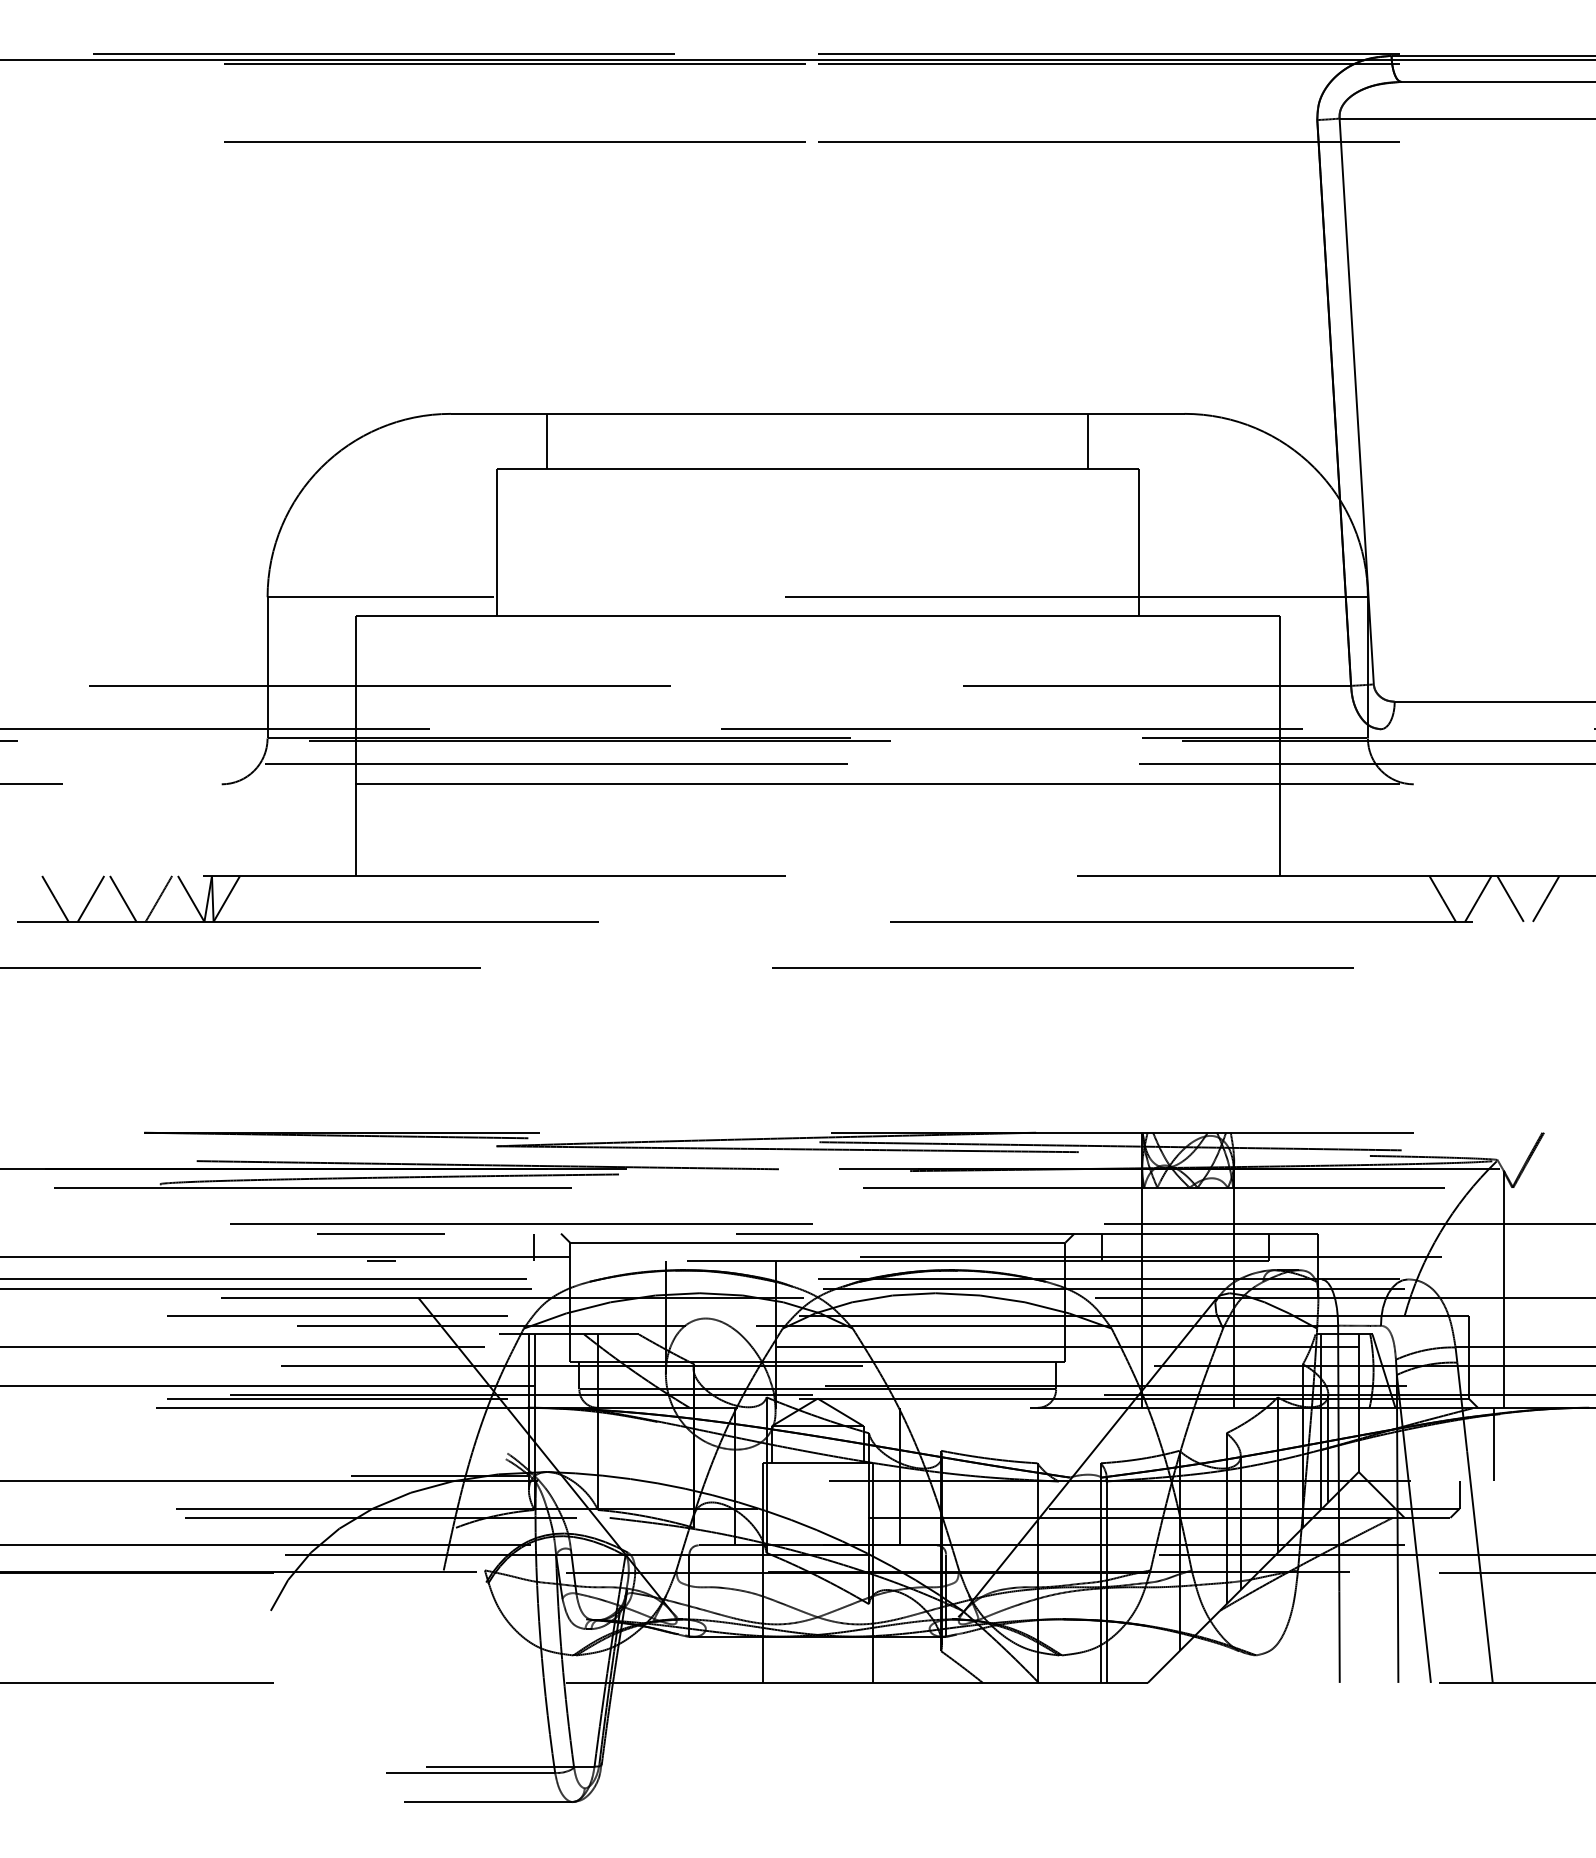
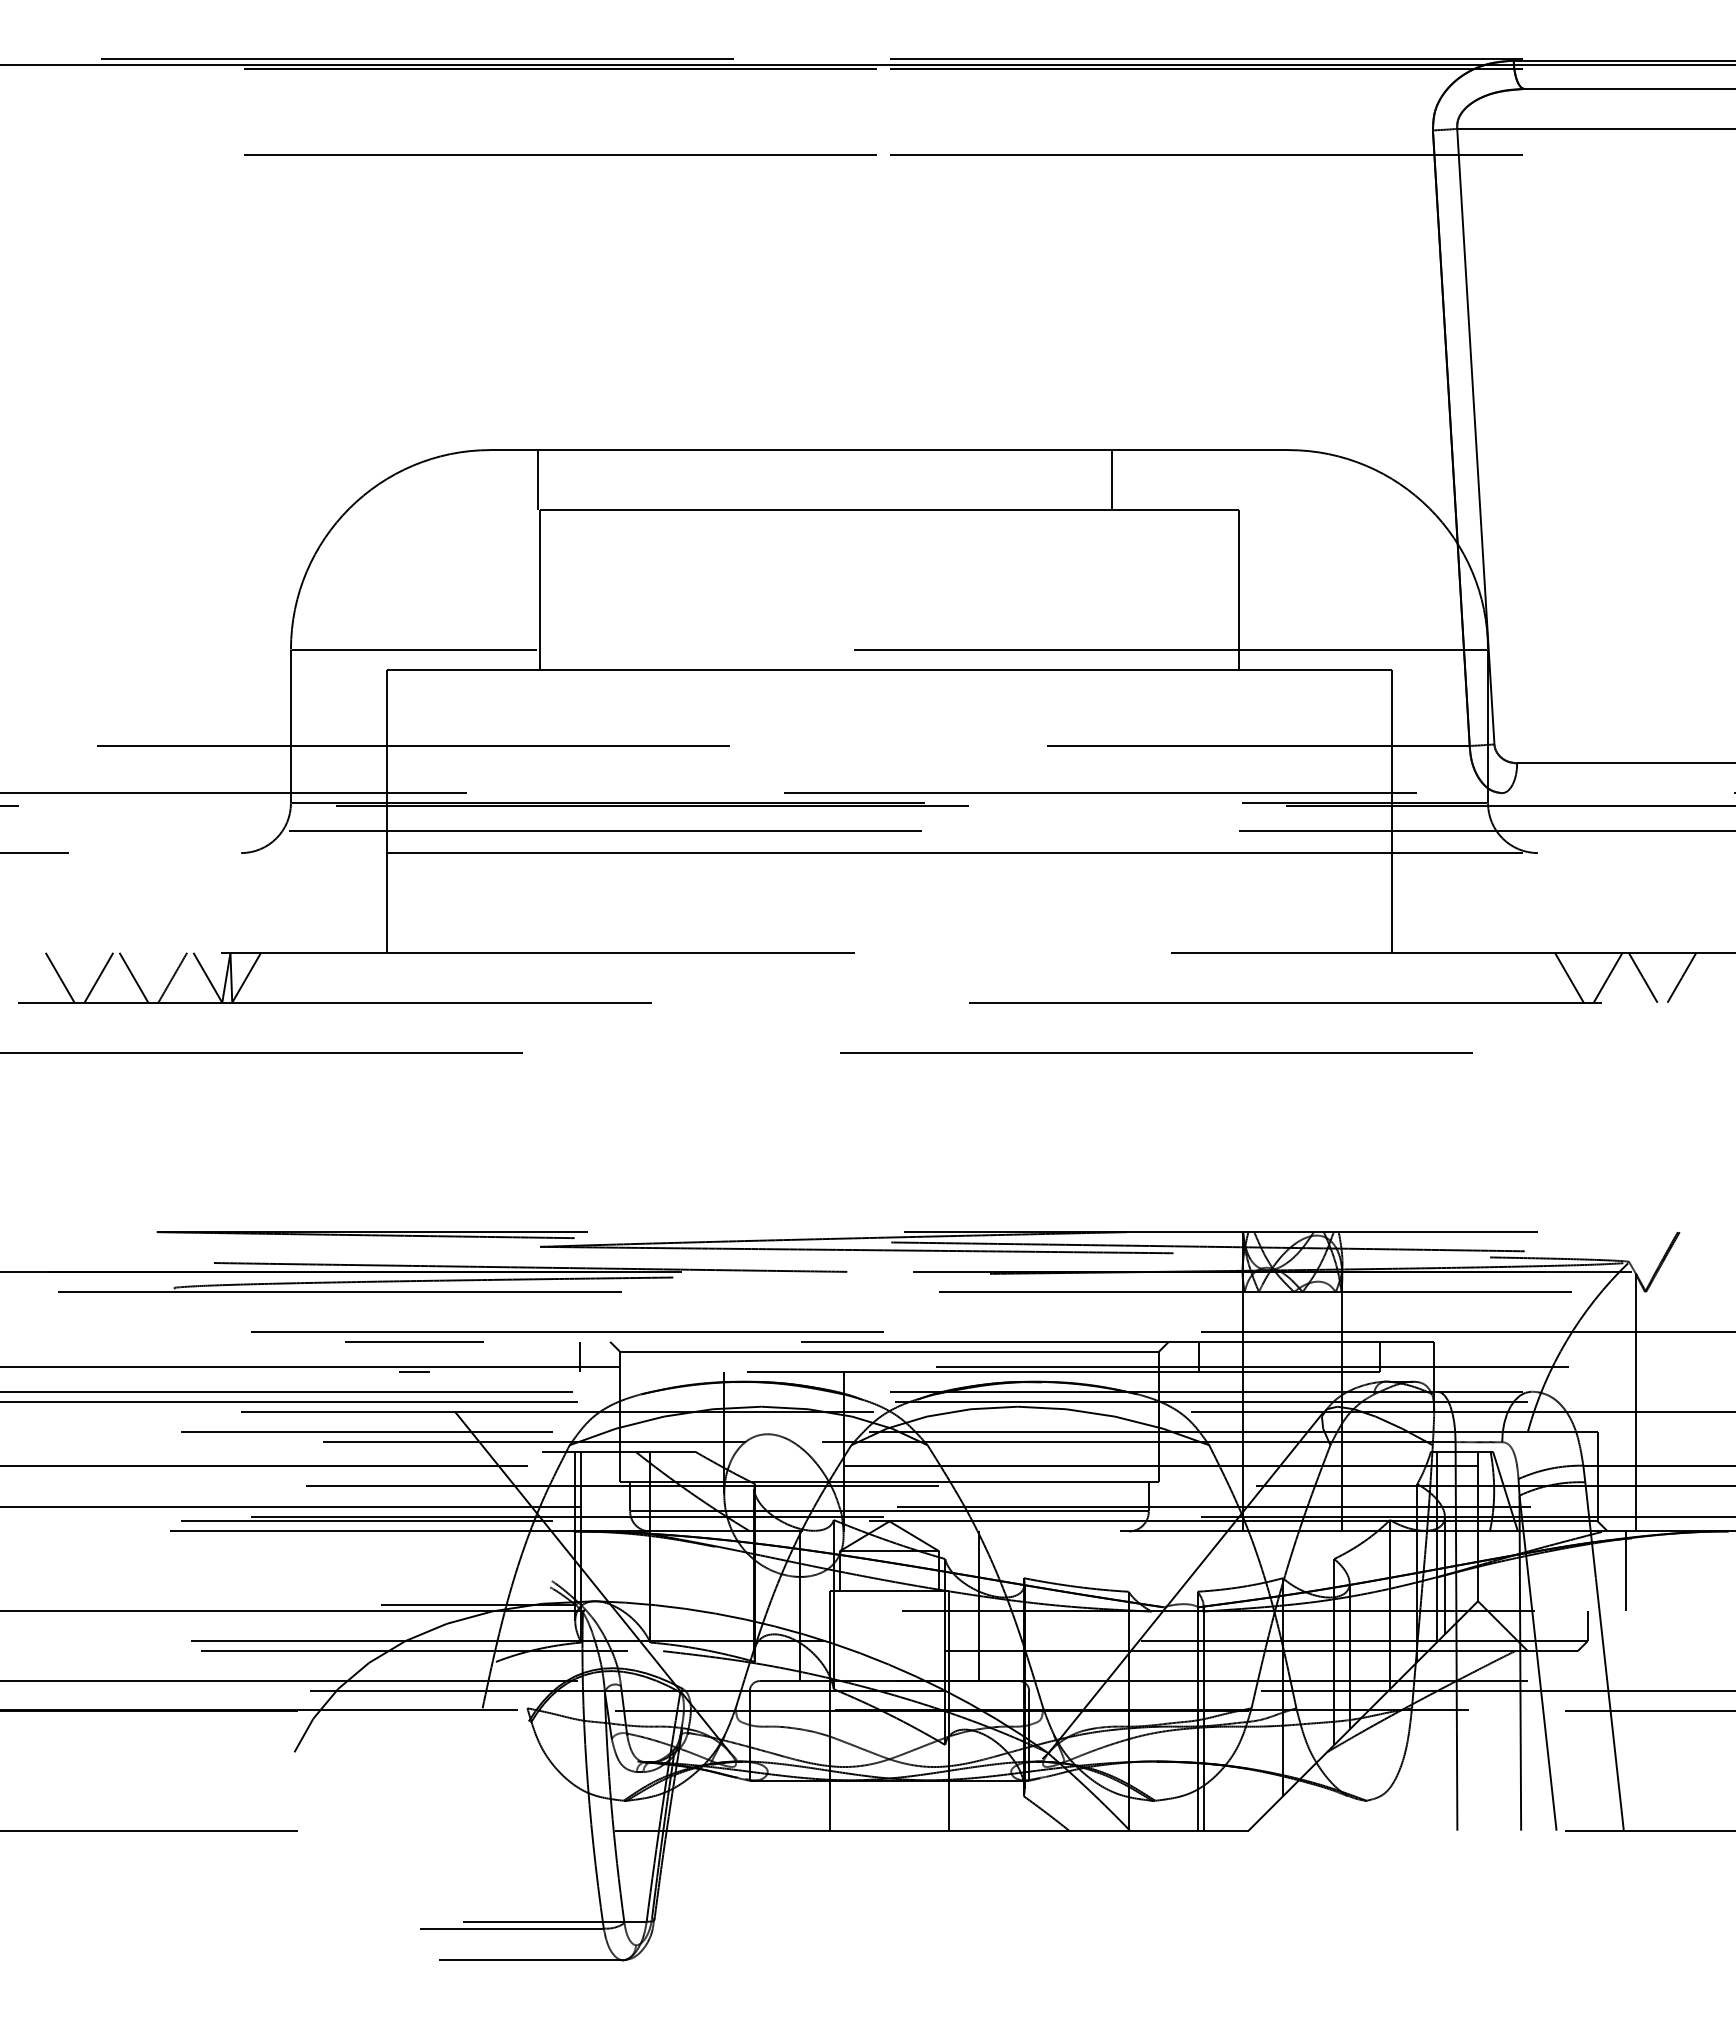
line: (547, 440) -> (538, 479), moved
line: (1088, 440) -> (1111, 479), moved

